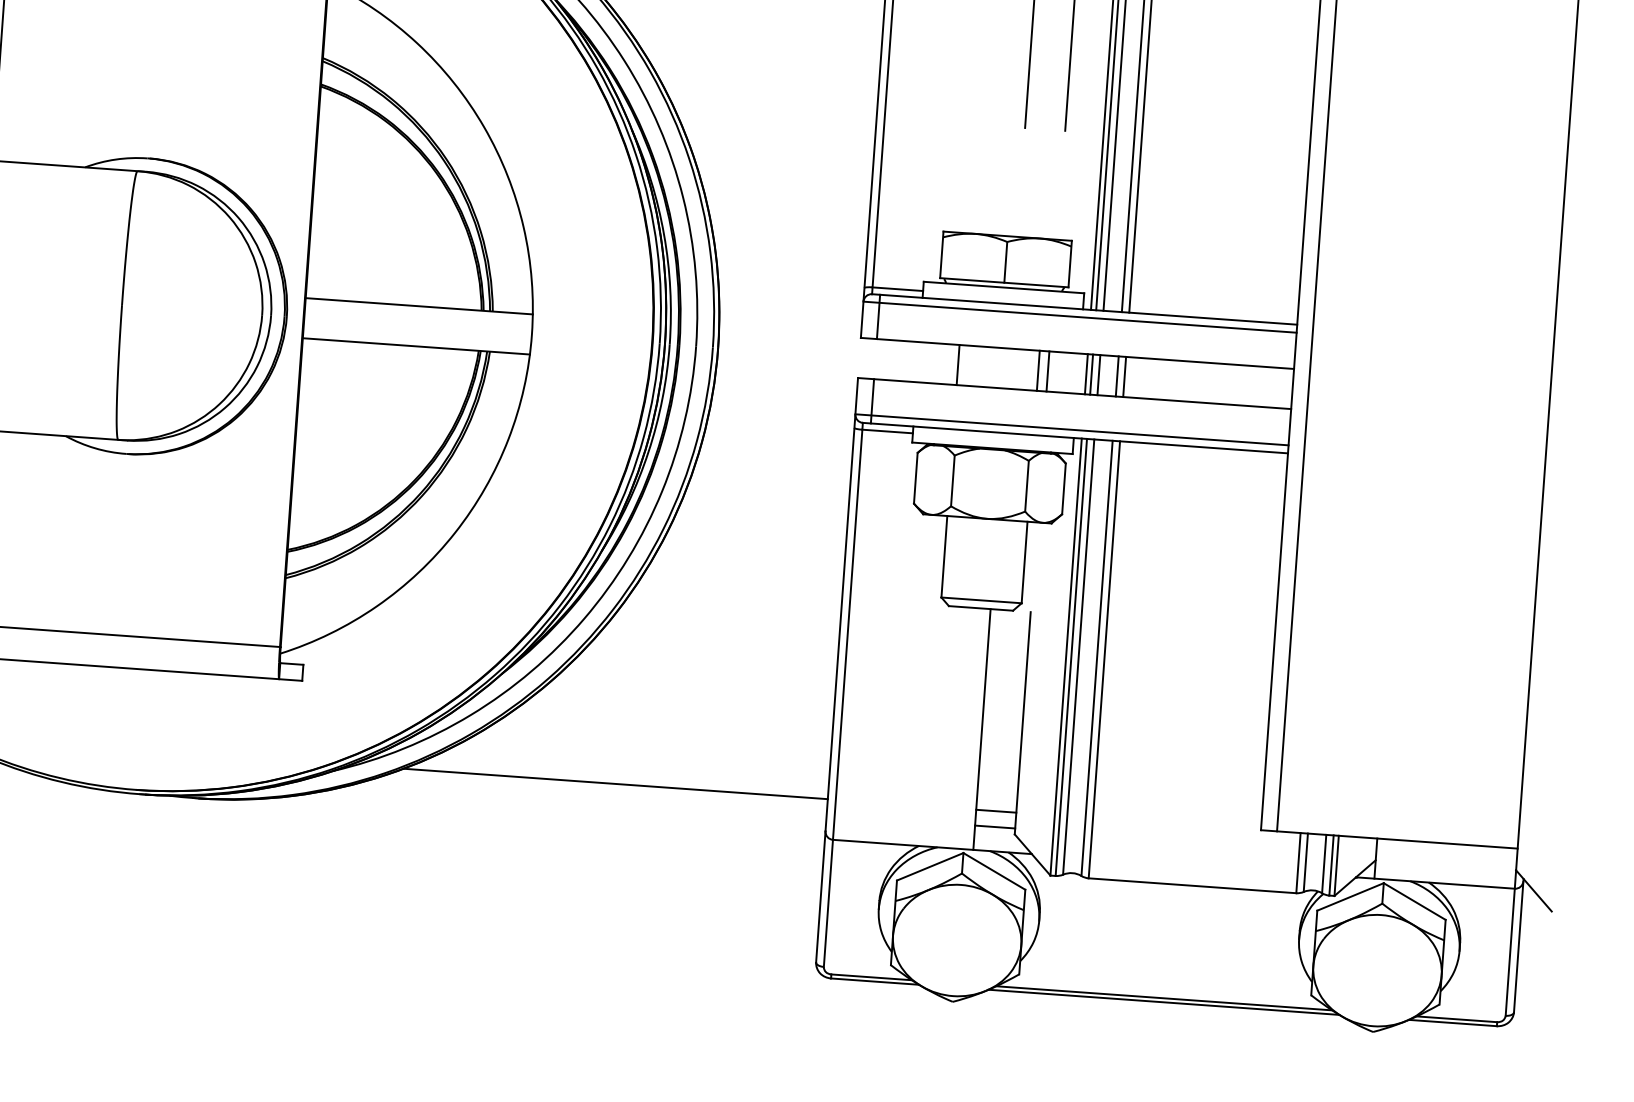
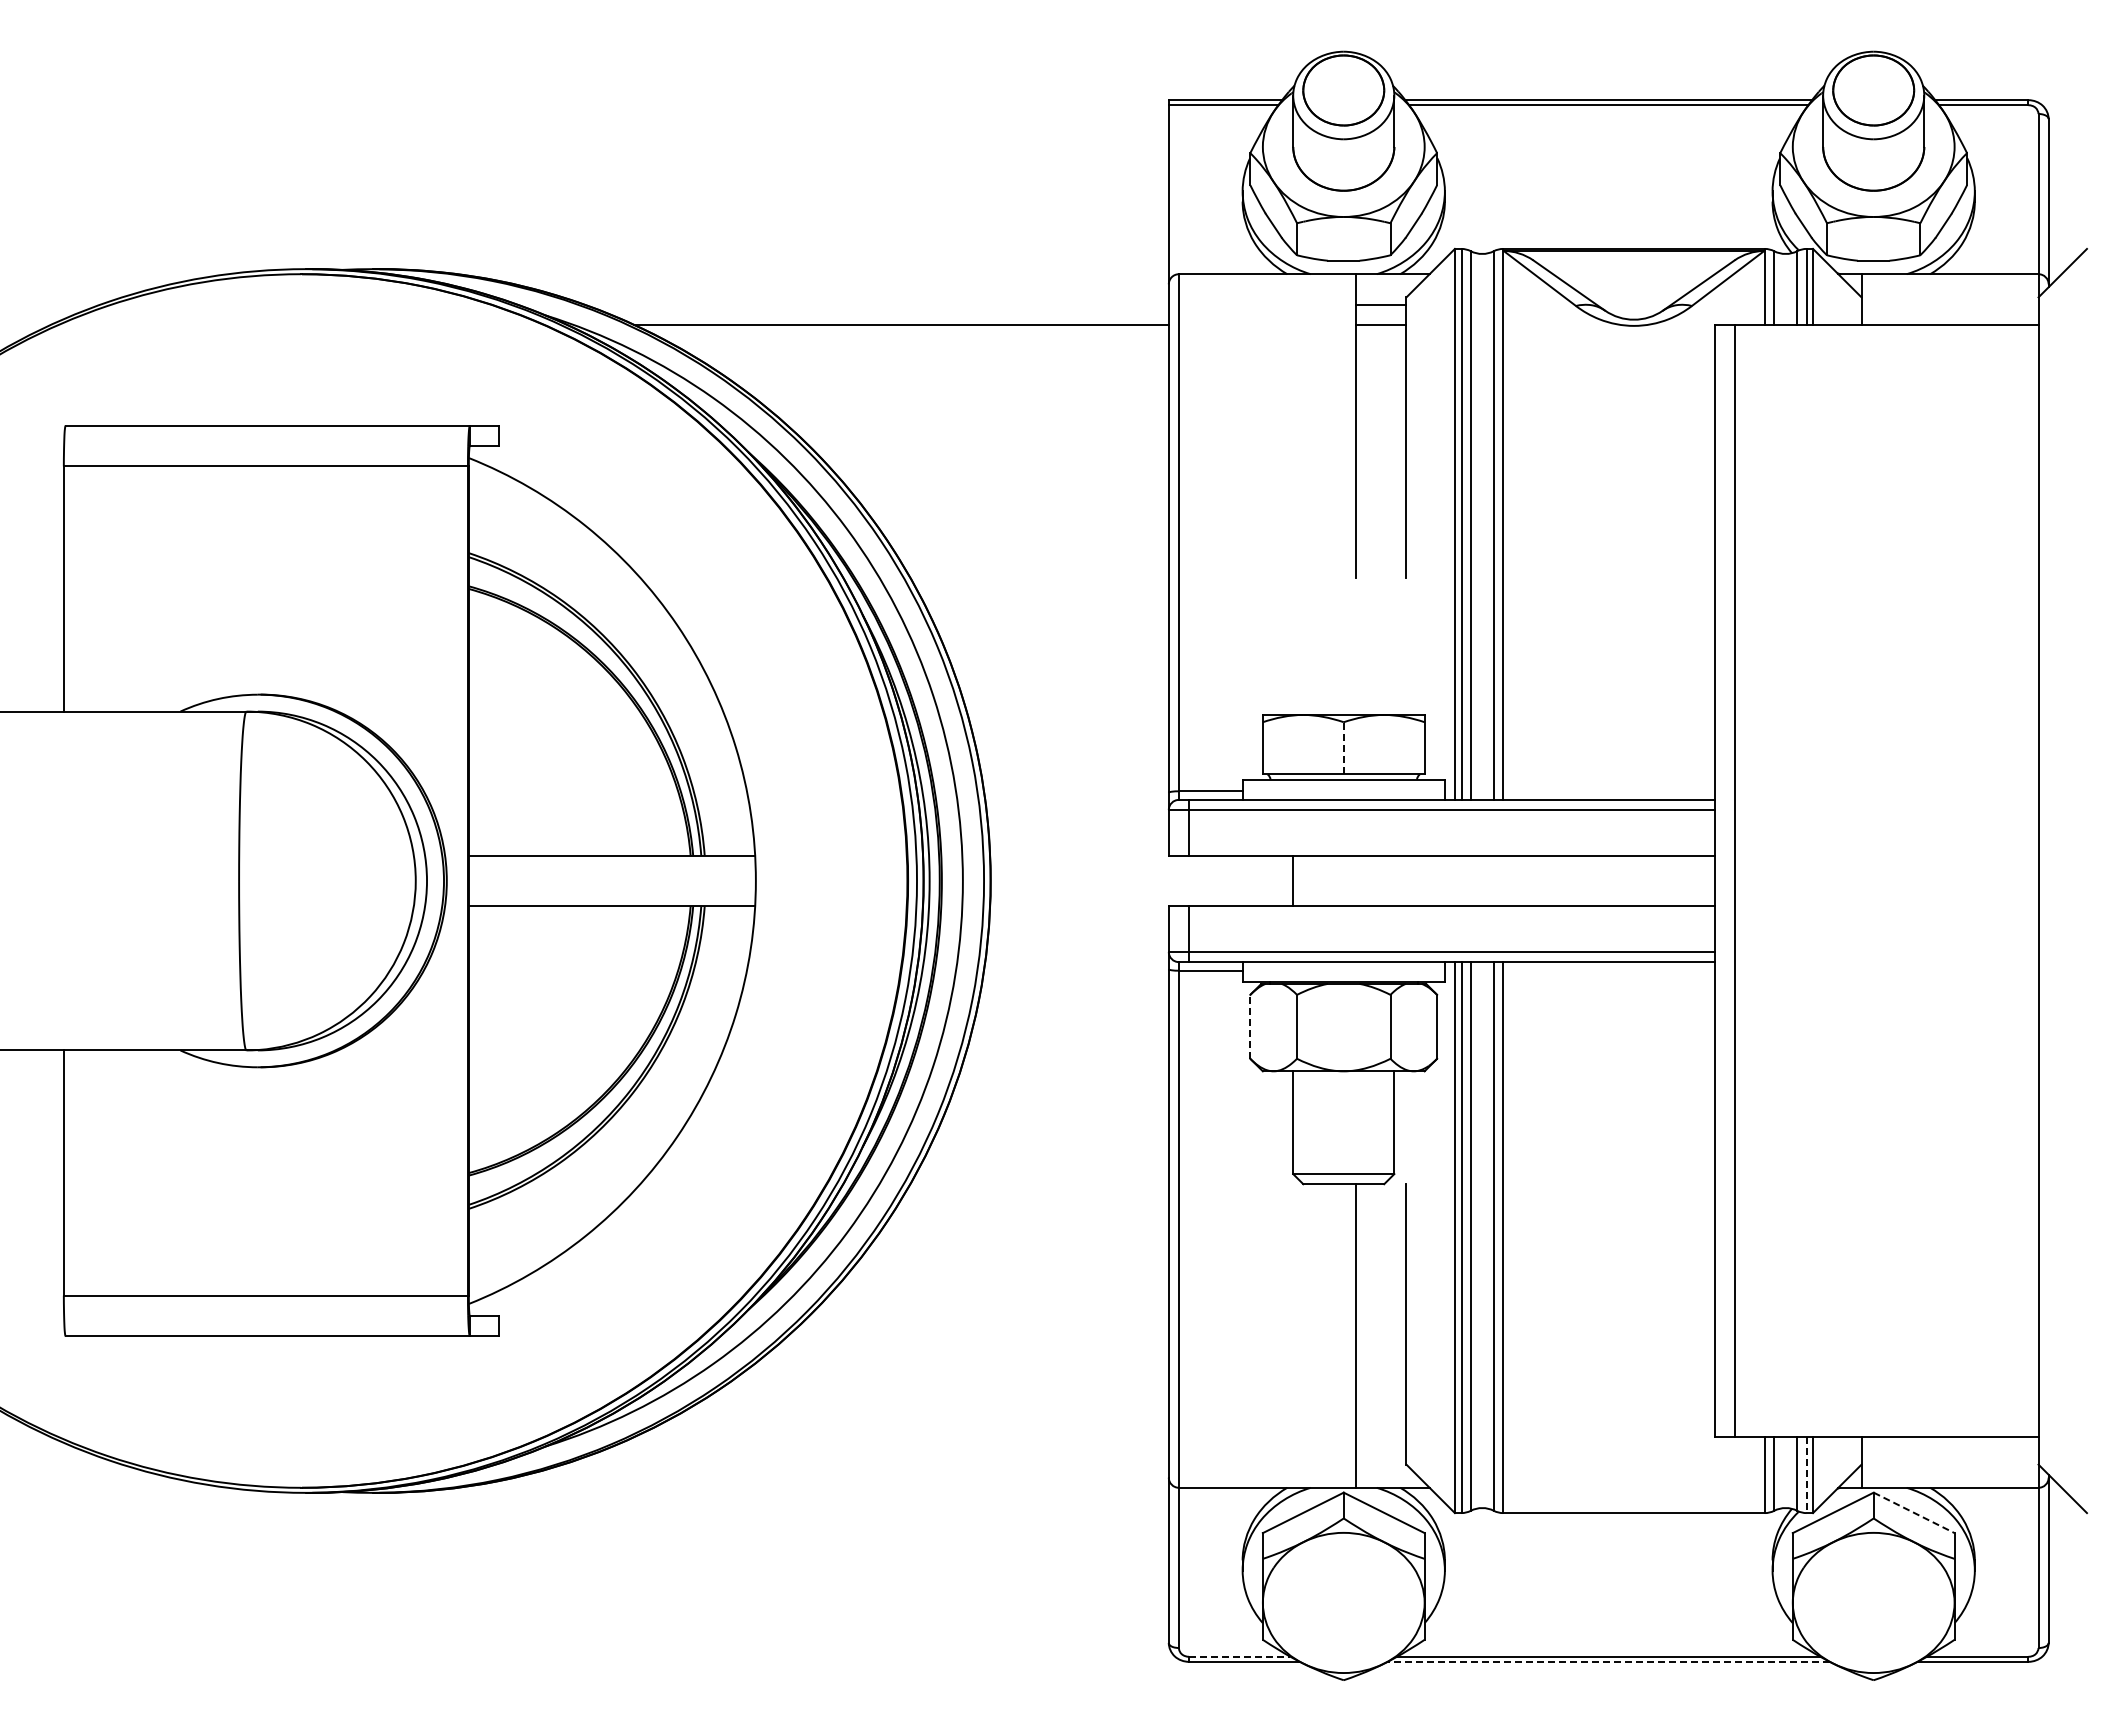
line: (1005, 262) -> (1343, 747), solid -> dashed
line: (1038, 370) -> (1394, 880), removed
line: (1048, 371) -> (1406, 880), removed
line: (1086, 373) -> (1454, 880), removed
line: (1091, 374) -> (1461, 880), removed
line: (1098, 374) -> (1470, 880), removed
line: (1117, 376) -> (1493, 880), removed
line: (1124, 376) -> (1503, 880), removed
line: (915, 478) -> (1250, 1026), solid -> dashed
line: (615, 784) -> (900, 1437), removed
line: (995, 811) -> (1380, 1437), removed
line: (994, 827) -> (1380, 1457), removed
line: (1331, 865) -> (1806, 1475), solid -> dashed
line: (1414, 902) -> (1914, 1513), solid -> dashed
line: (871, 977) -> (1239, 1656), solid -> dashed
line: (1163, 1002) -> (1608, 1661), solid -> dashed

